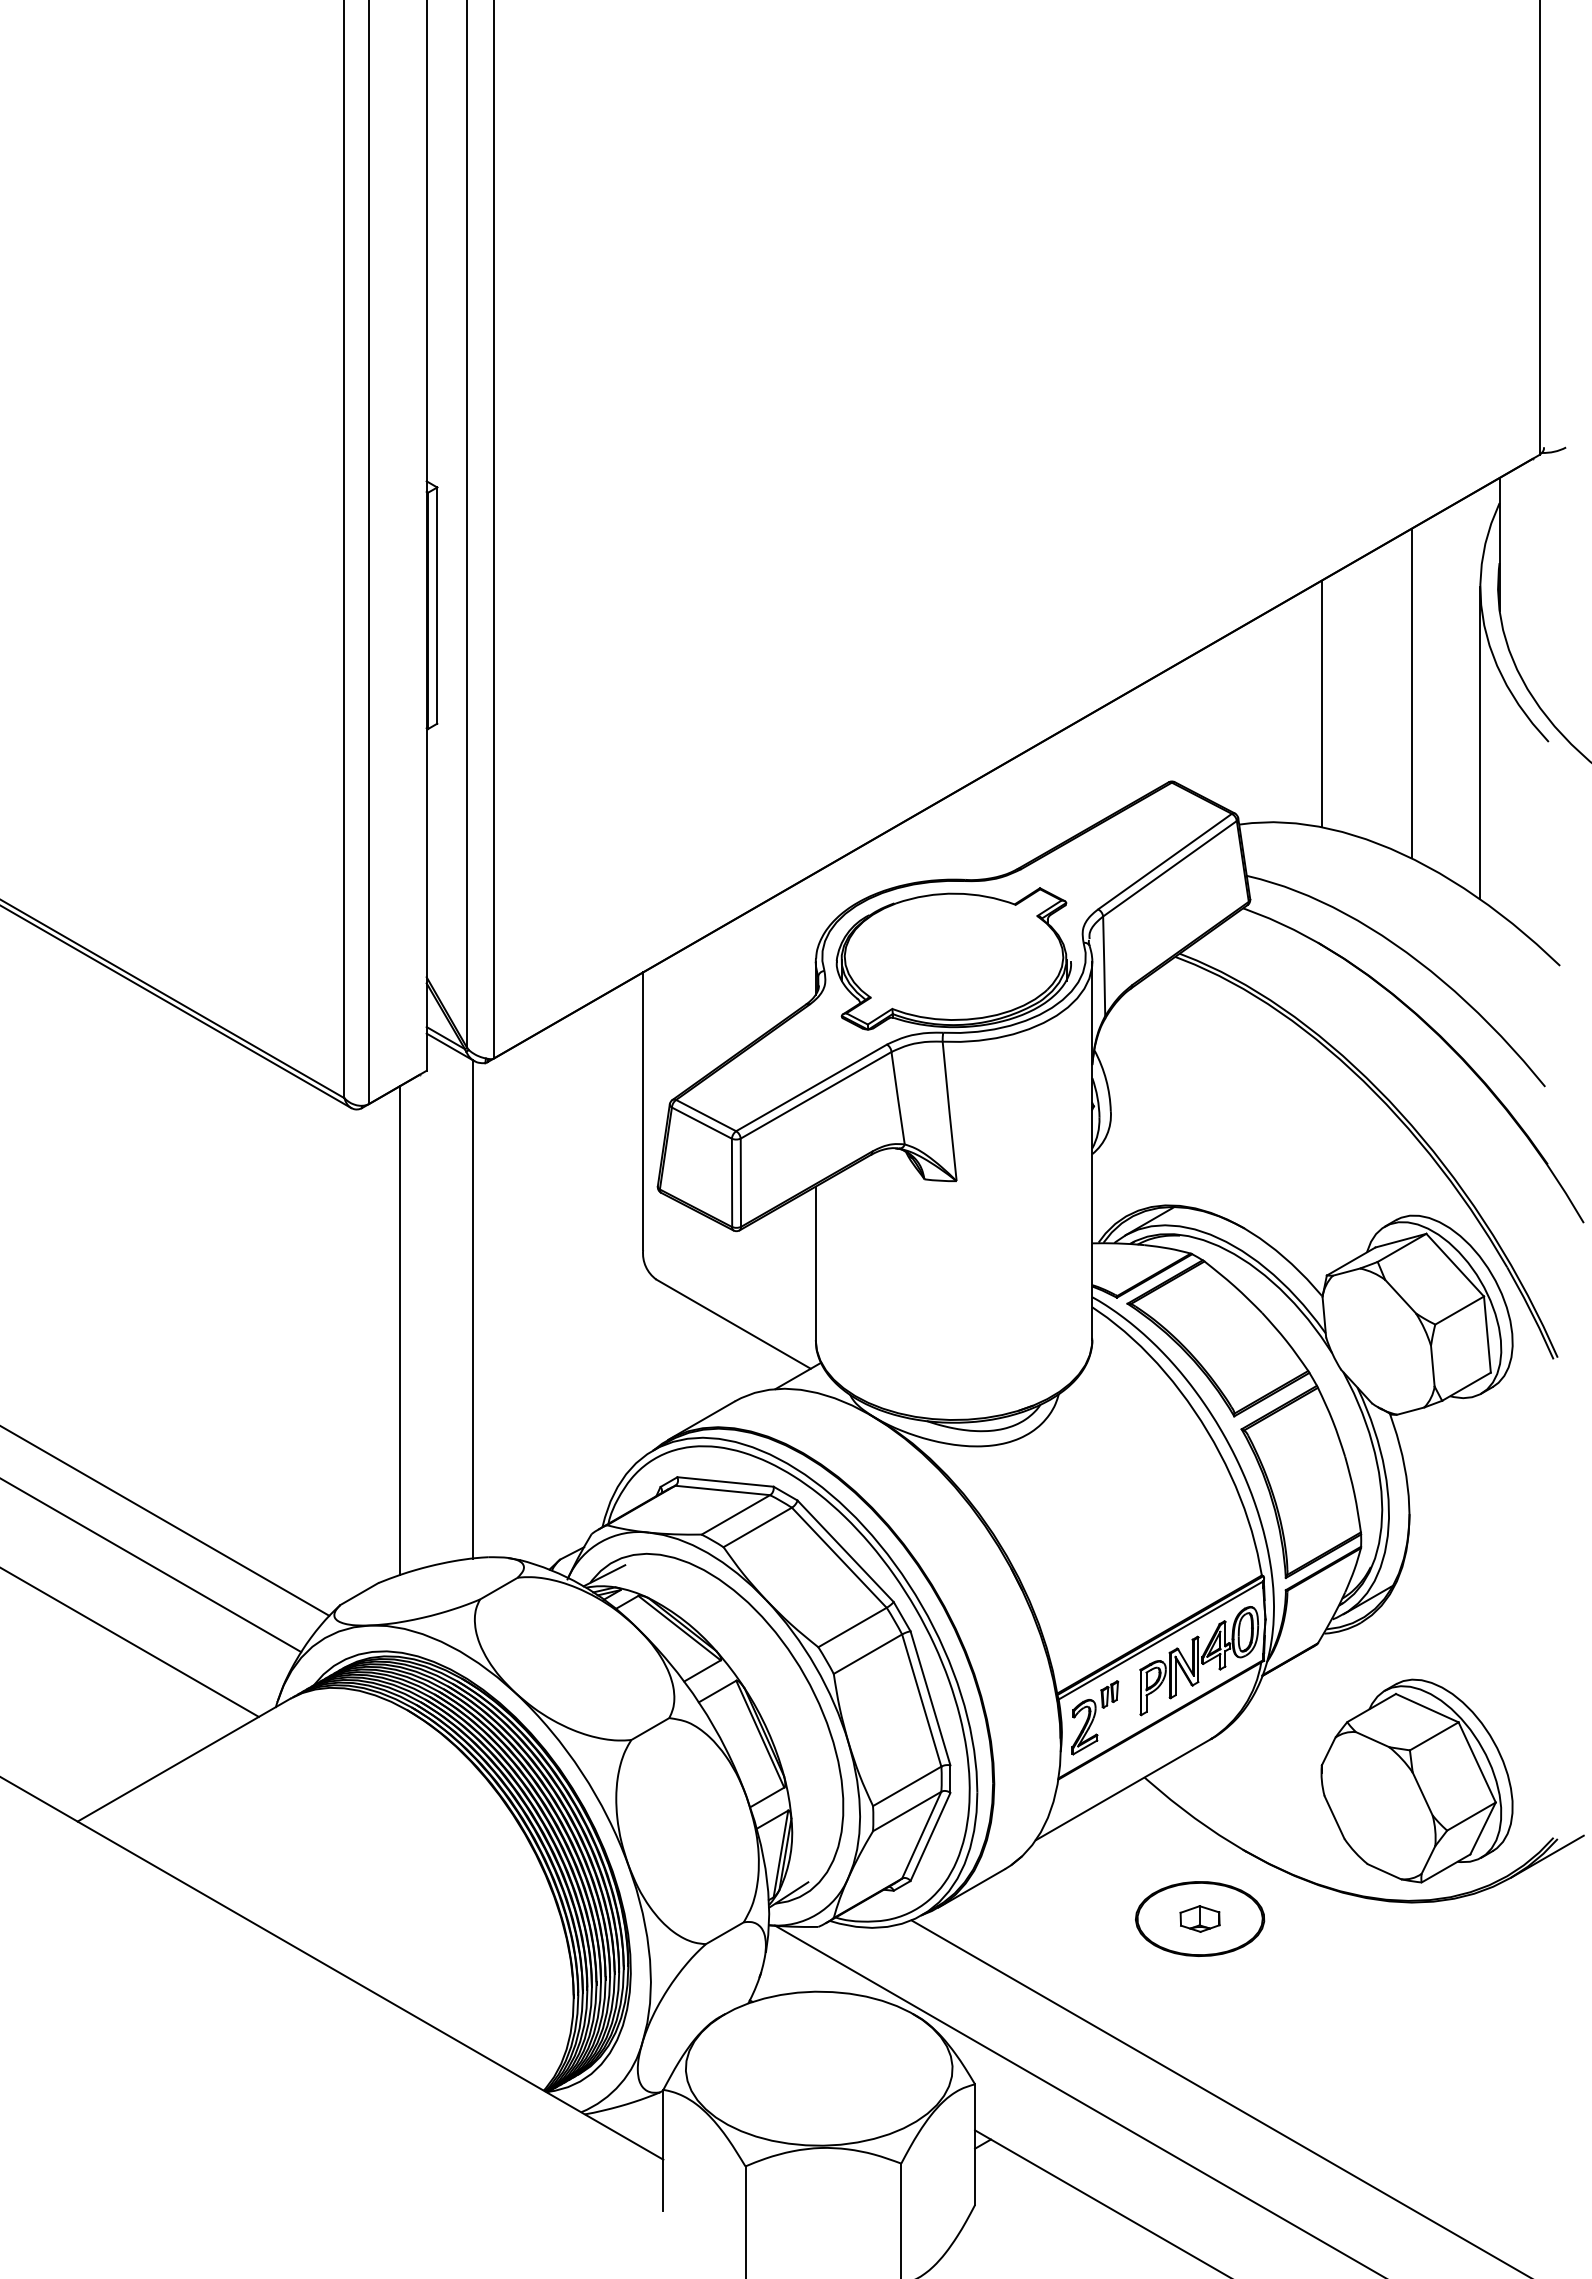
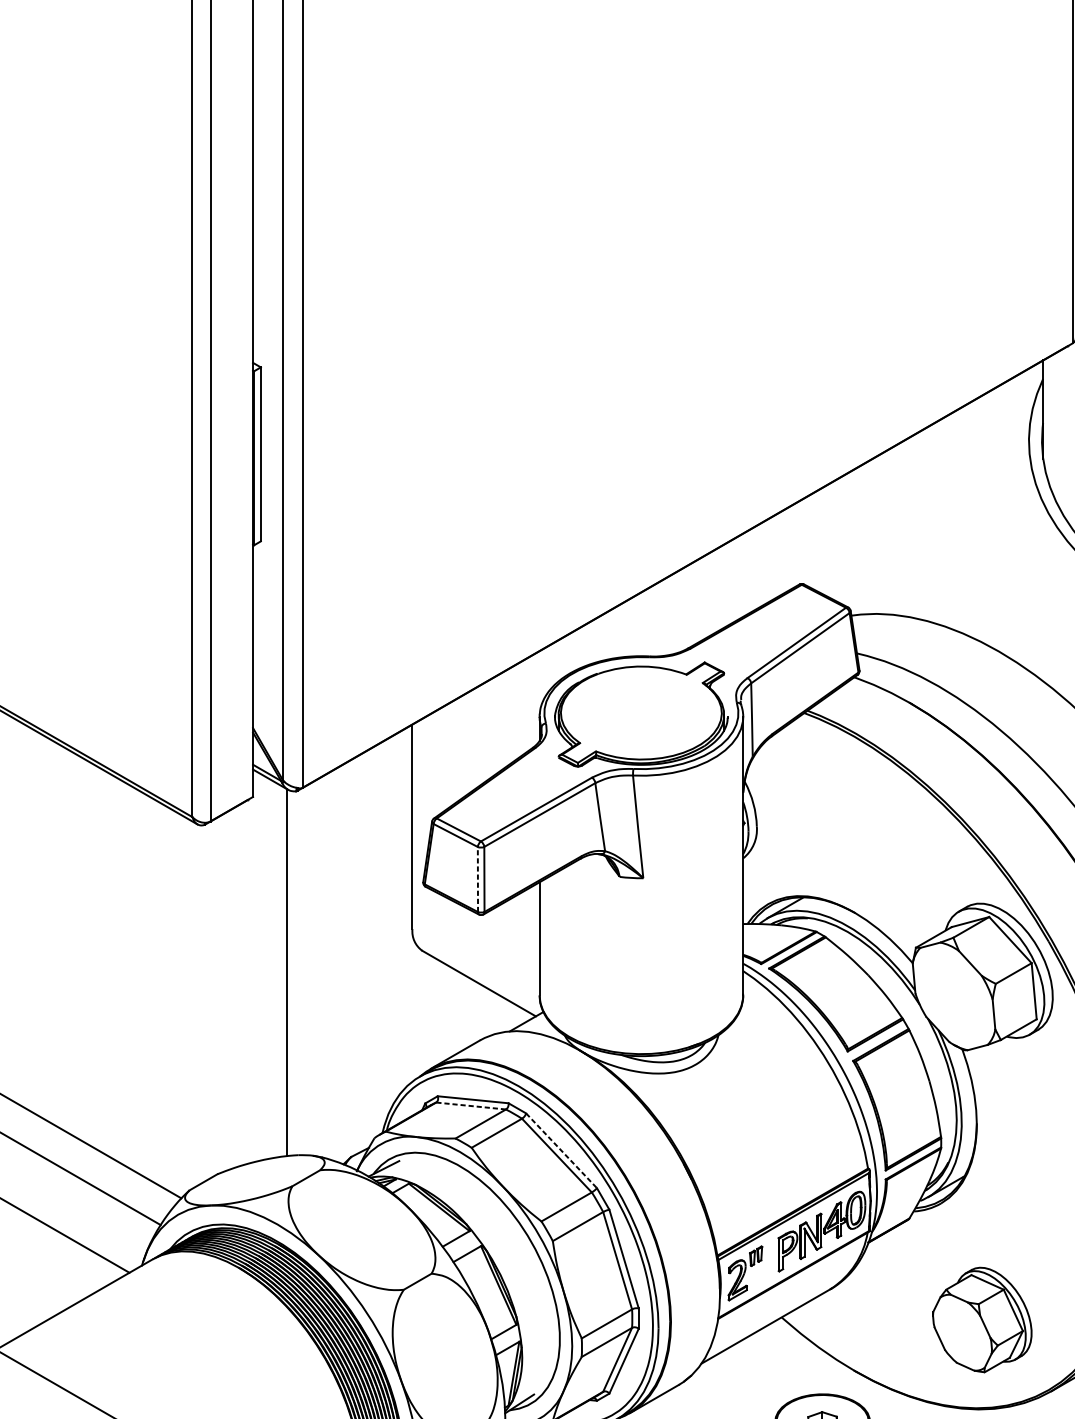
line: (1411, 693) -> (978, 519), removed
line: (1321, 703) -> (912, 526), removed
line: (1480, 743) -> (1029, 555), removed
line: (732, 1182) -> (478, 879), solid -> dashed
line: (399, 1330) -> (233, 988), removed
line: (722, 1490) -> (470, 1106), solid -> dashed
line: (845, 1551) -> (561, 1150), solid -> dashed
part: (1416, 1780) -> (981, 1319), size x0.7

